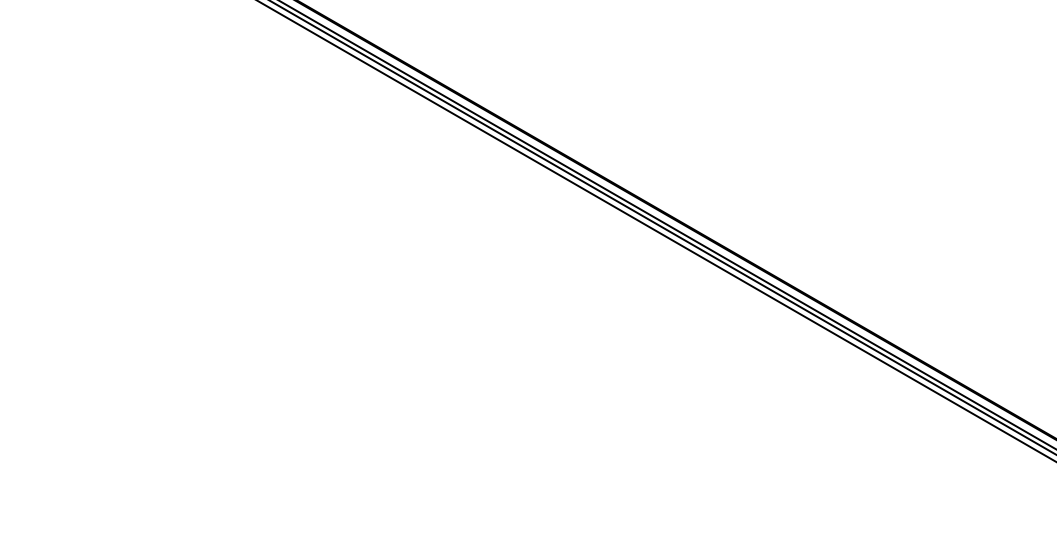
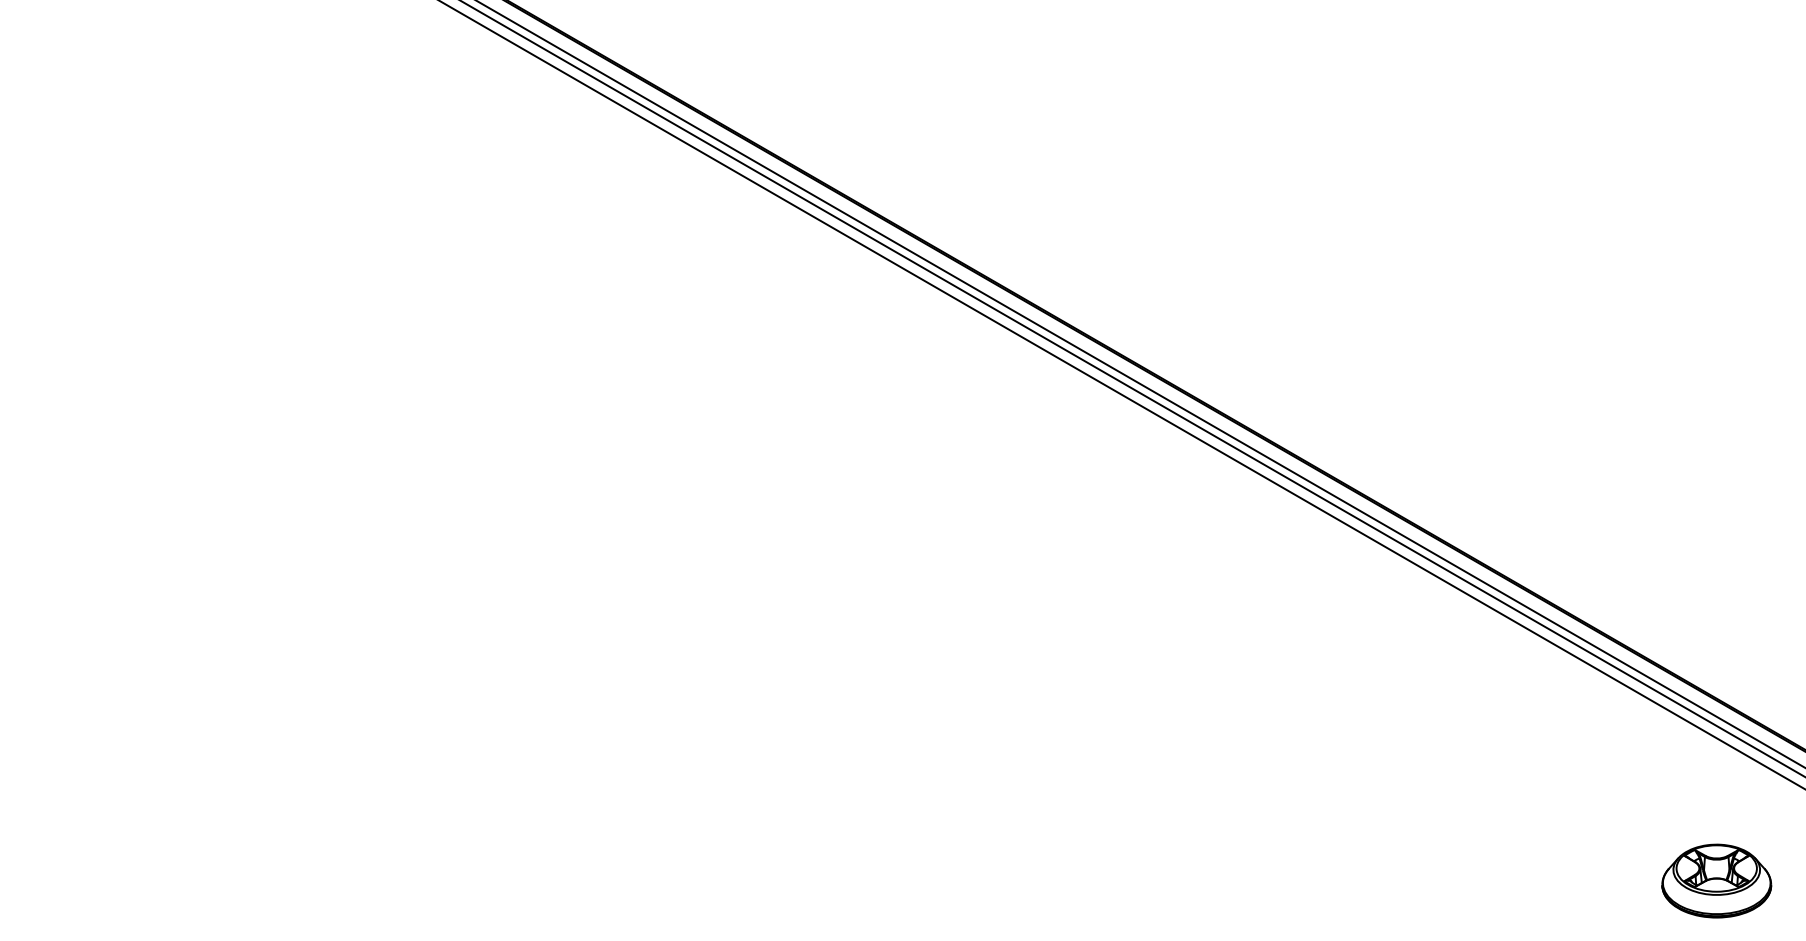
part: (1004, 515) -> (1716, 880), added

